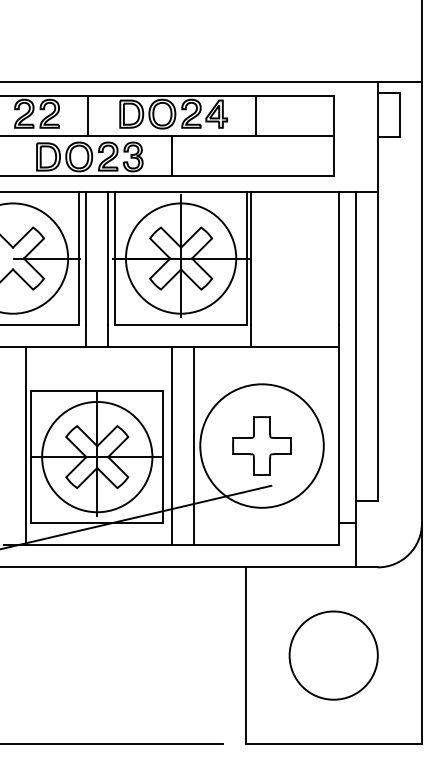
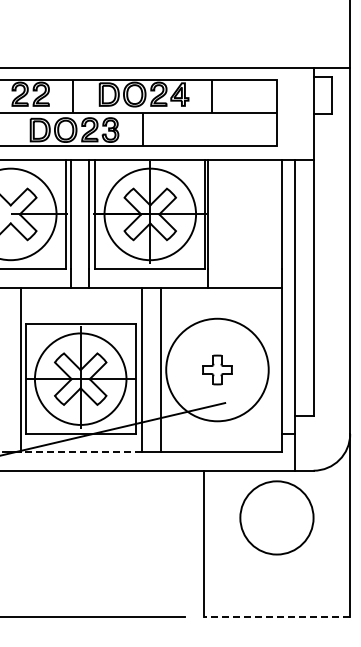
part: (262, 445) -> (217, 369), size x0.6
line: (98, 545) -> (81, 452), solid -> dashed
circle: (333, 655) -> (276, 517), moved
line: (333, 744) -> (276, 617), solid -> dashed

